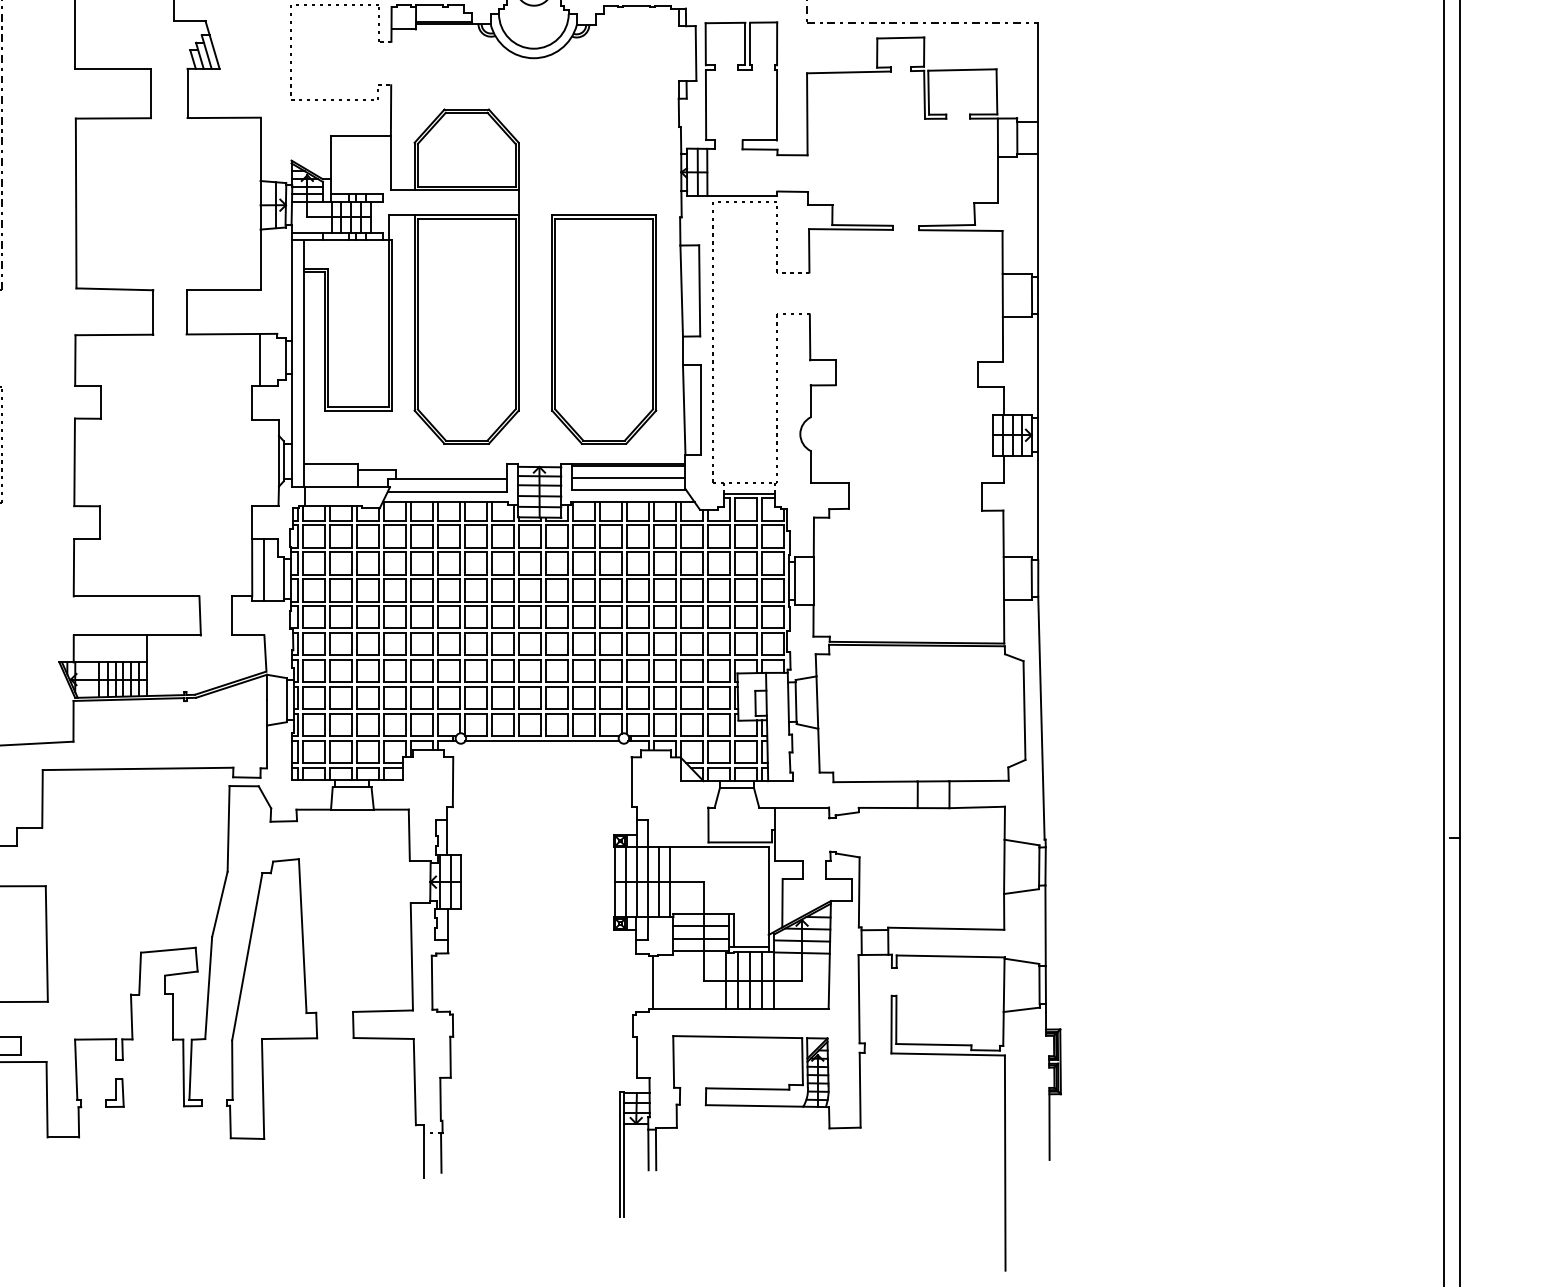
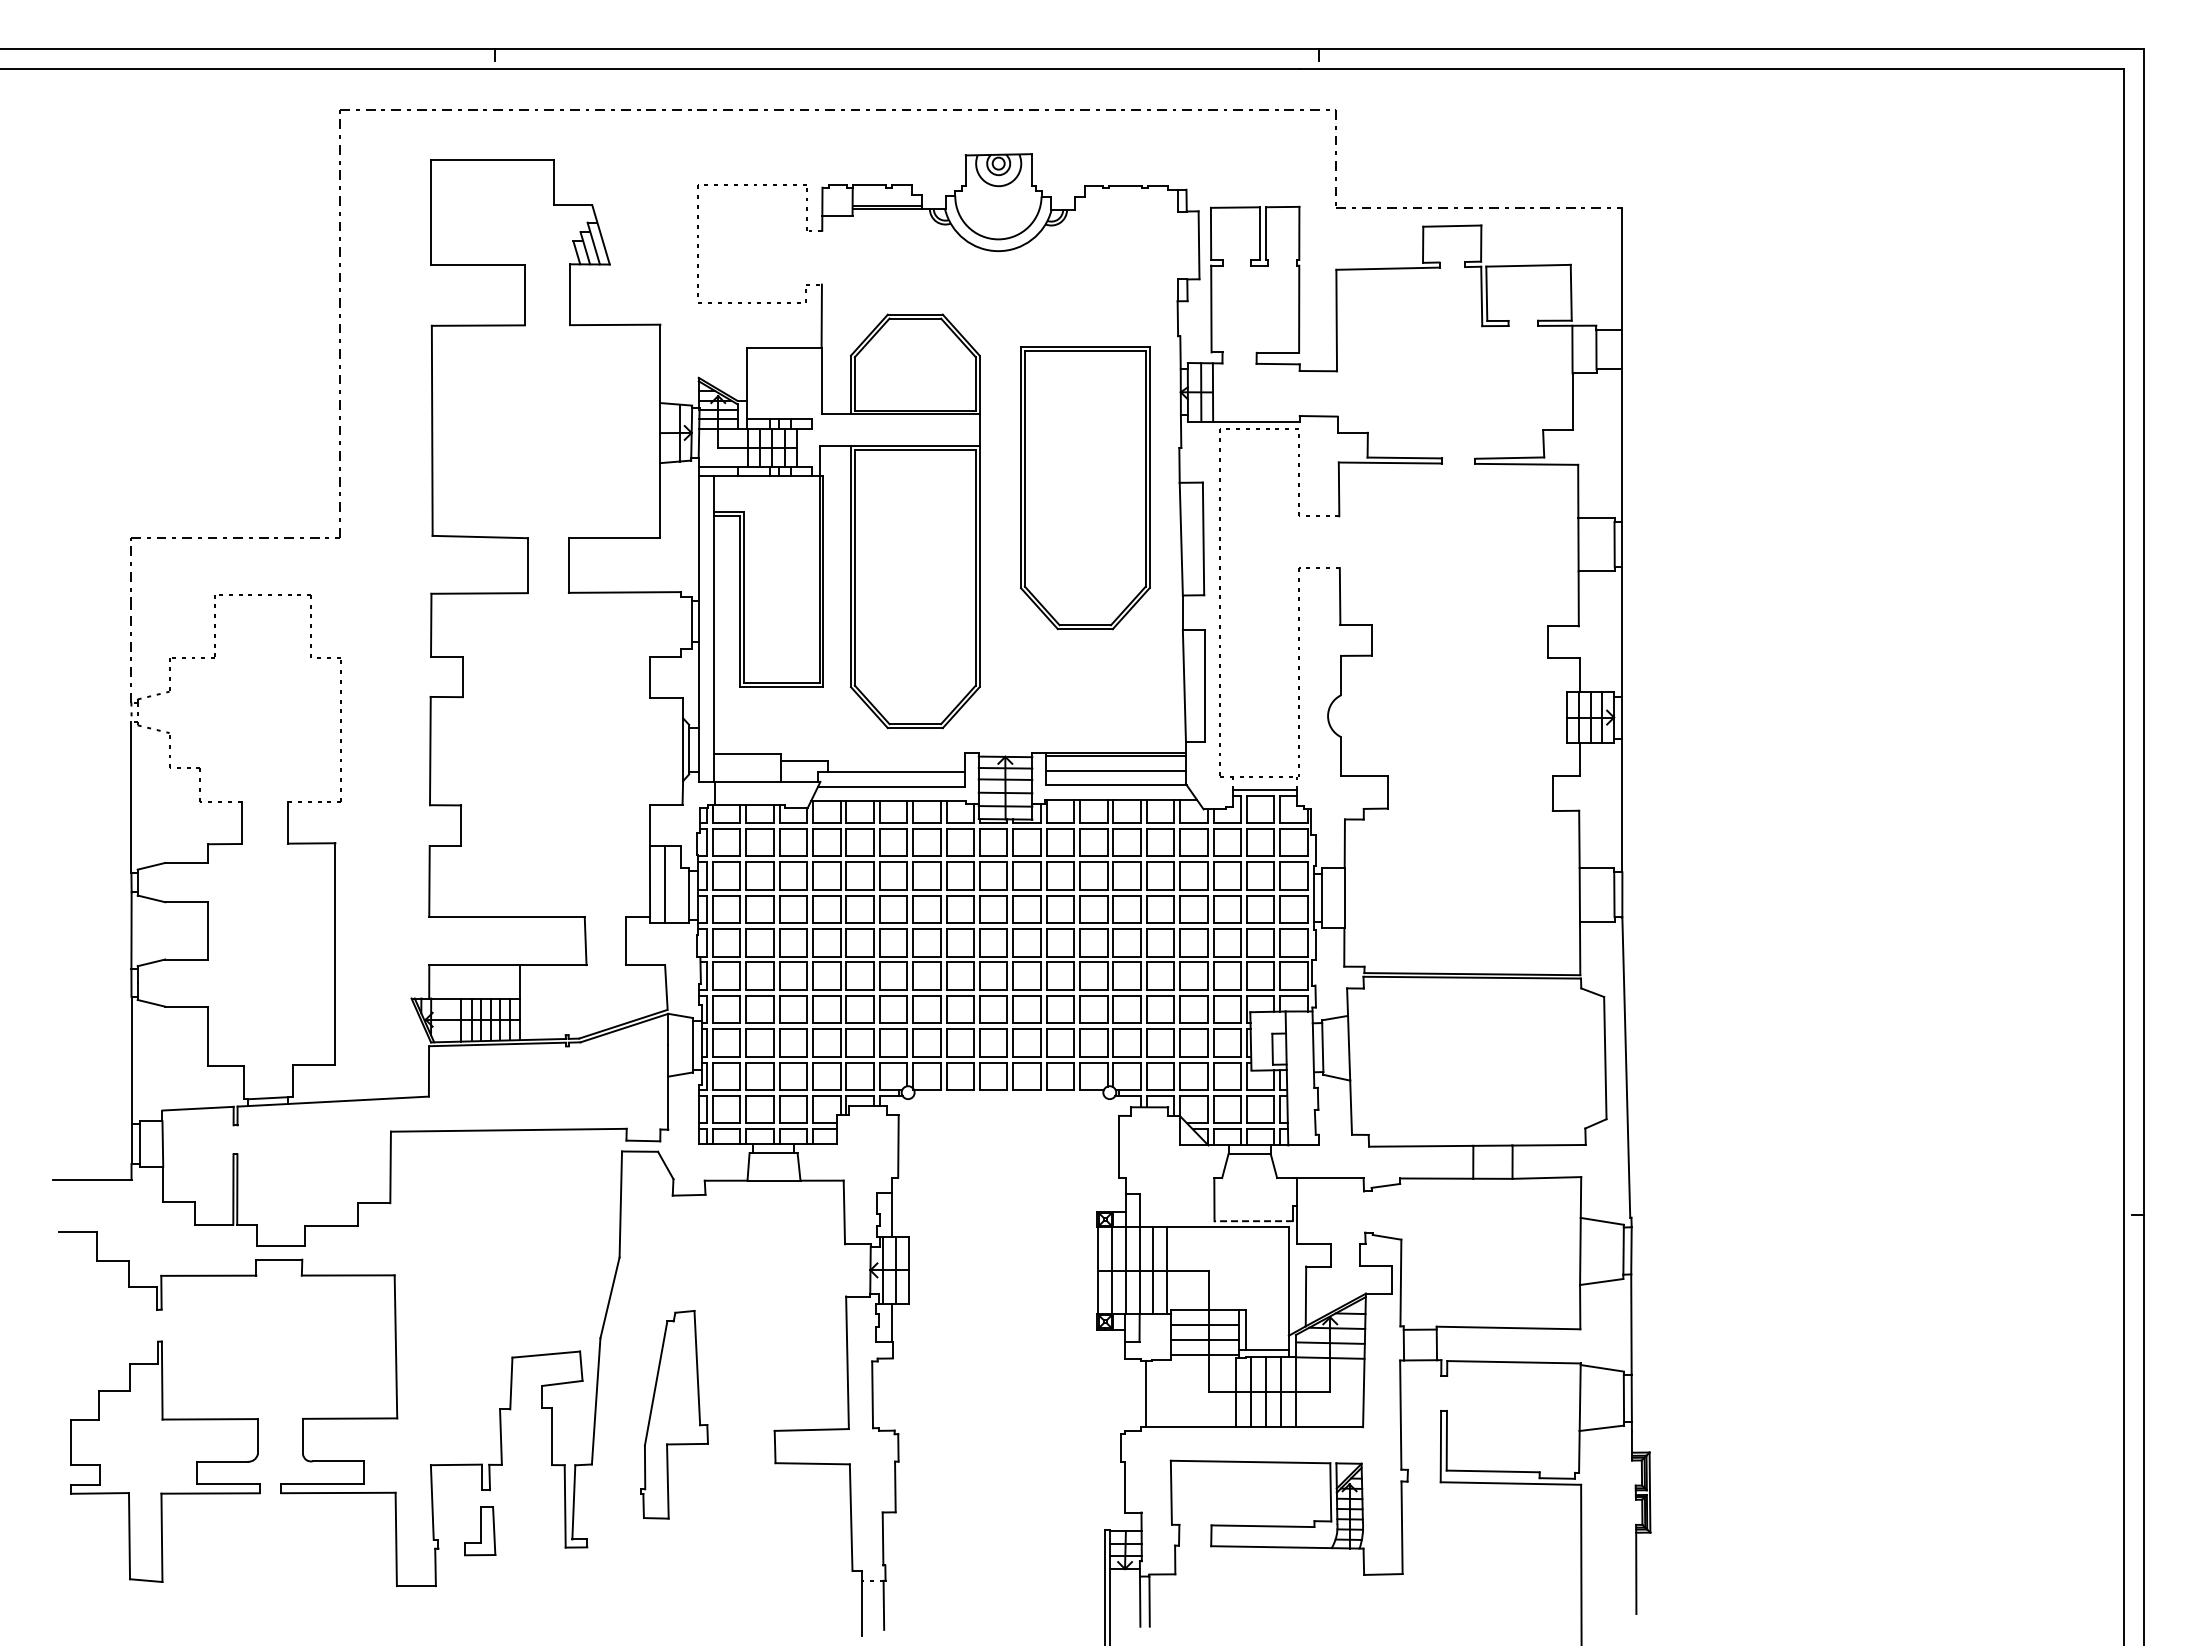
part: (604, 330) -> (1085, 488), moved
line: (259, 360) -> (659, 624), removed
line: (542, 740) -> (1008, 1095), removed
line: (740, 842) -> (1253, 1221), solid -> dashed
part: (272, 998) -> (674, 1414), size x0.6
part: (115, 1093) -> (480, 1531), size x1.4

